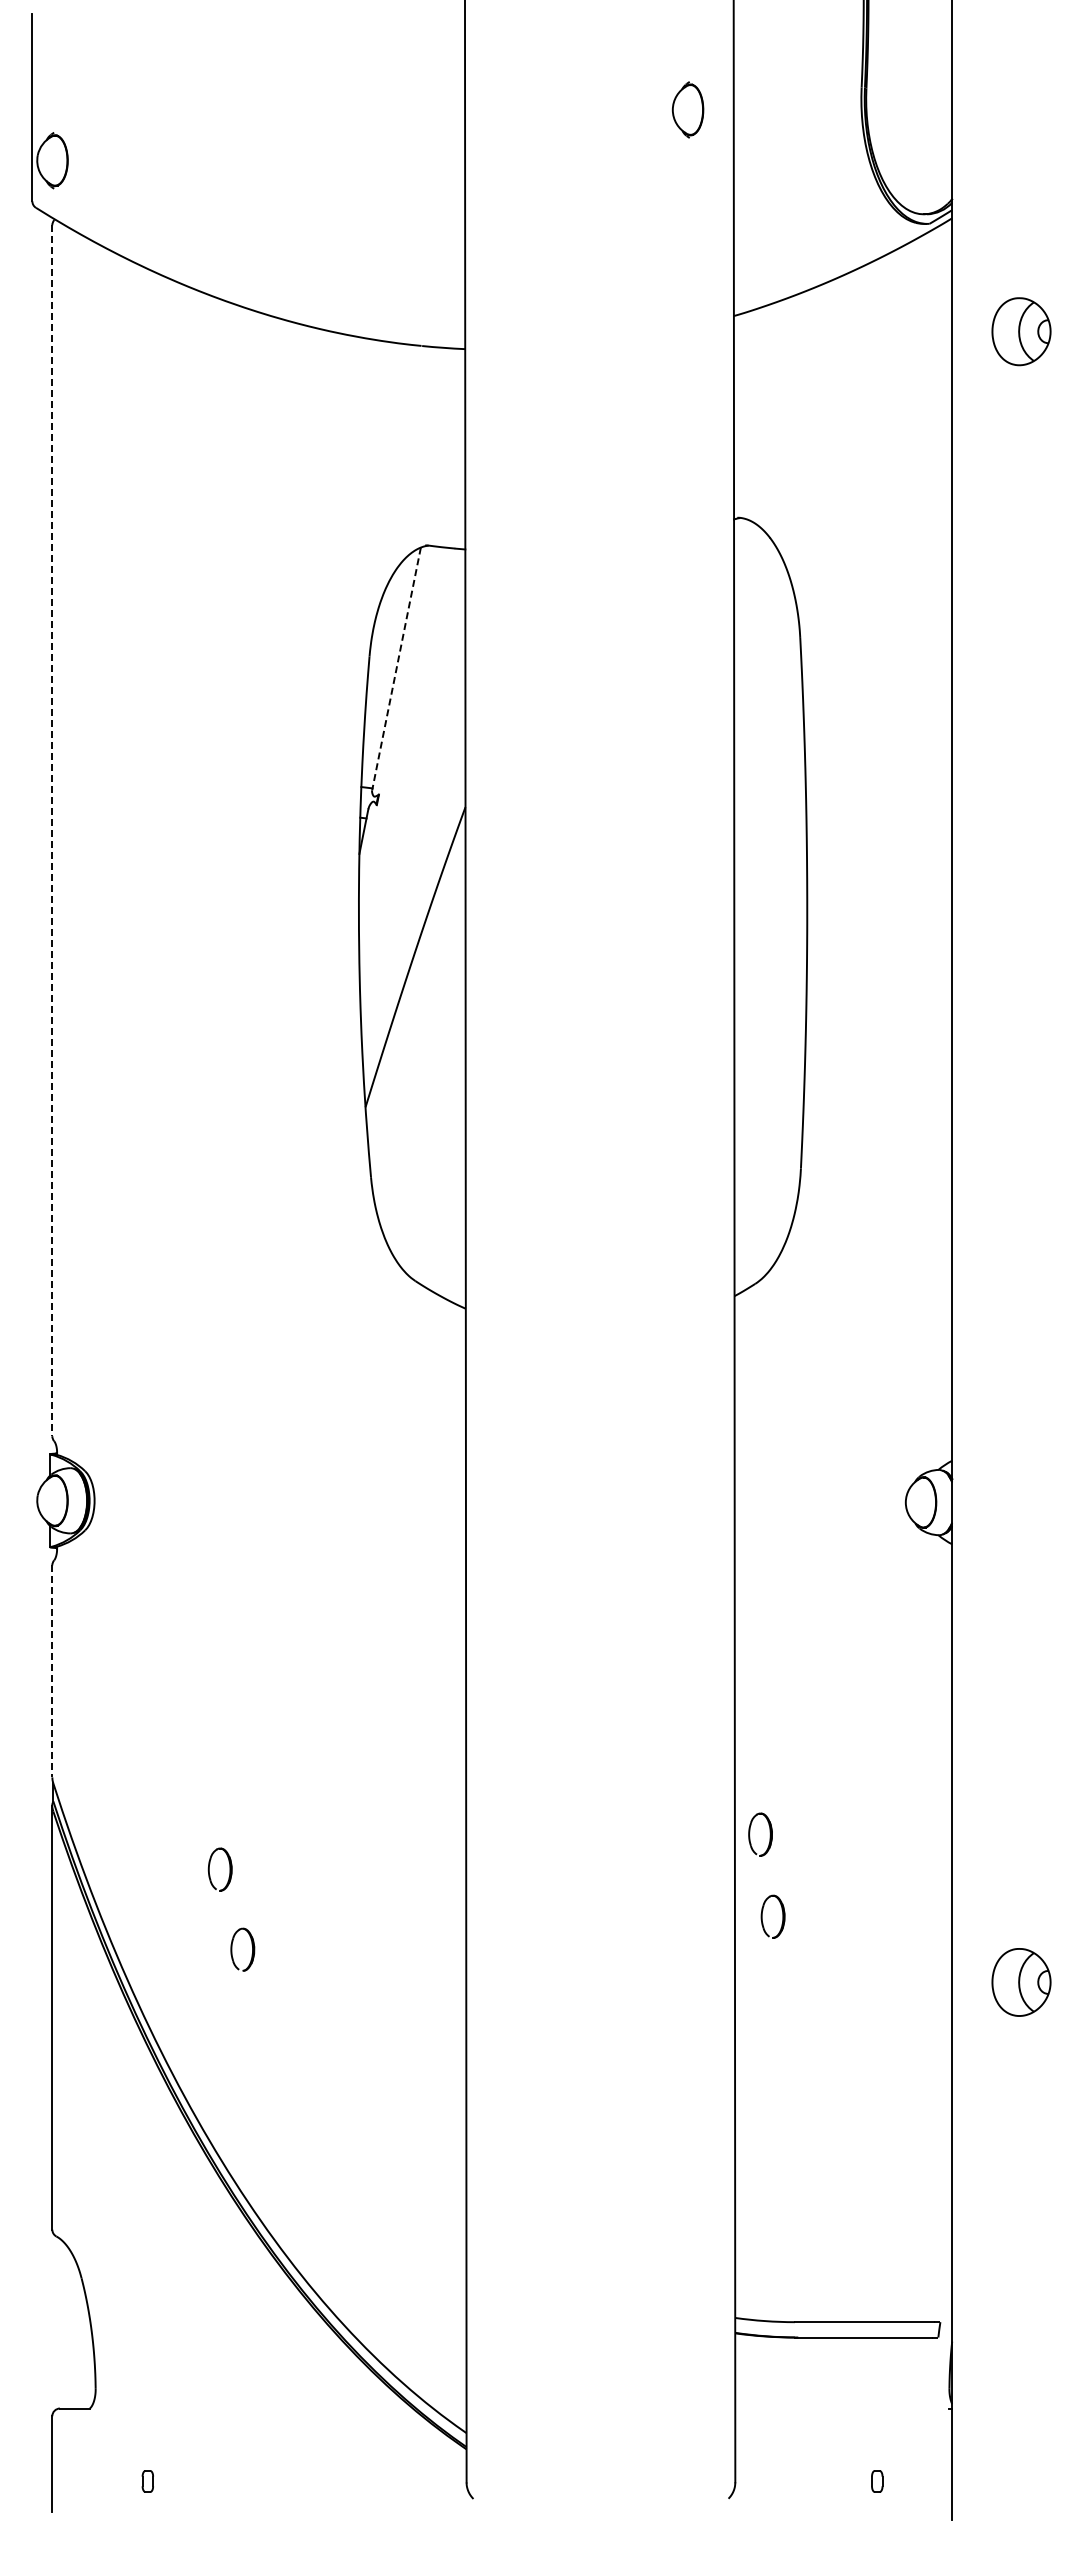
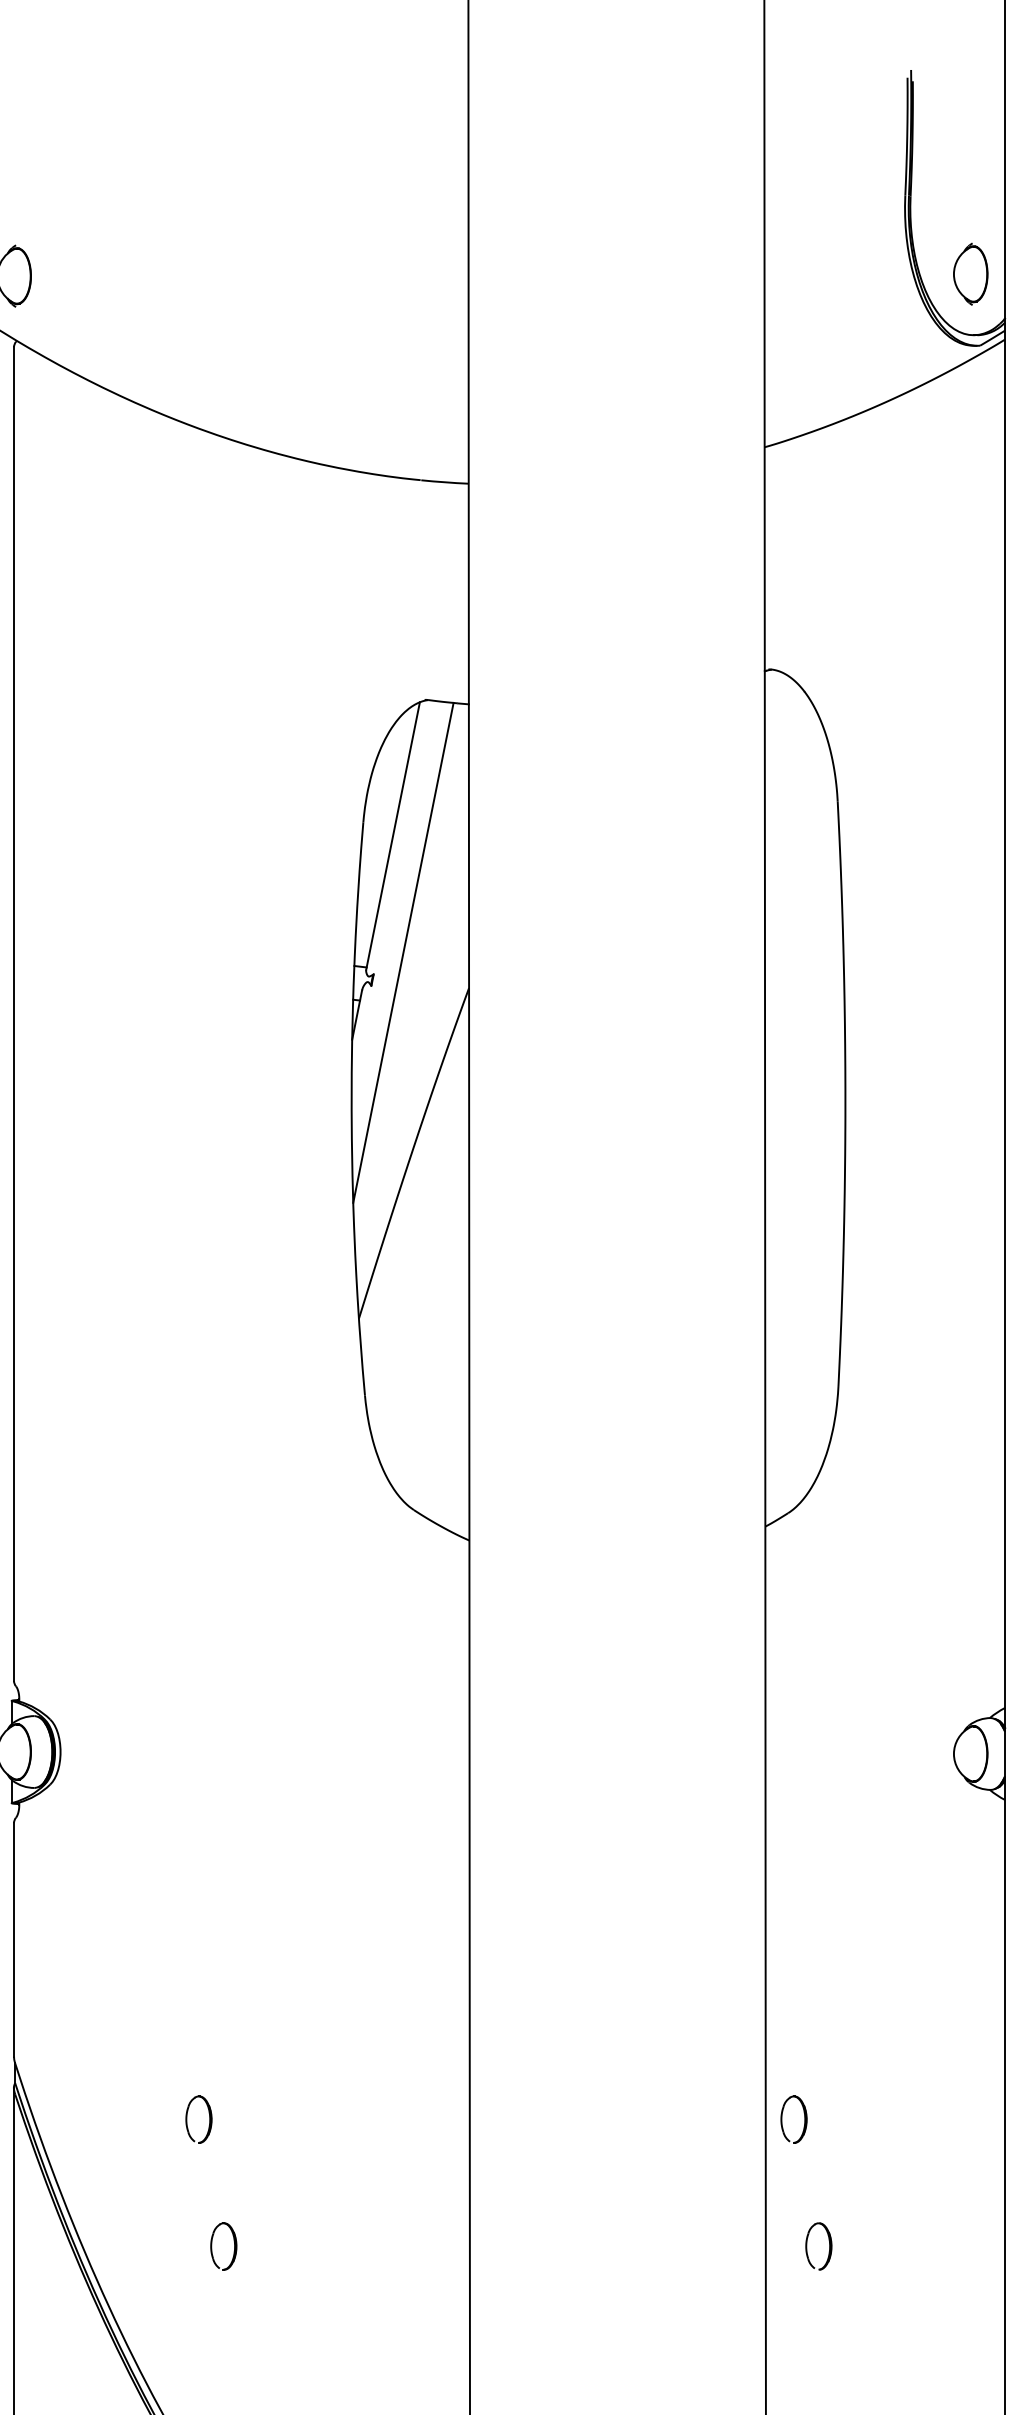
part: (687, 109) -> (970, 273), moved
line: (396, 669) -> (393, 836), dashed -> solid
line: (405, 775) -> (402, 953), added
line: (52, 831) -> (14, 1014), dashed -> solid
line: (52, 1671) -> (14, 1940), dashed -> solid
part: (209, 1869) -> (187, 2119), moved
part: (762, 1916) -> (807, 2246), moved

